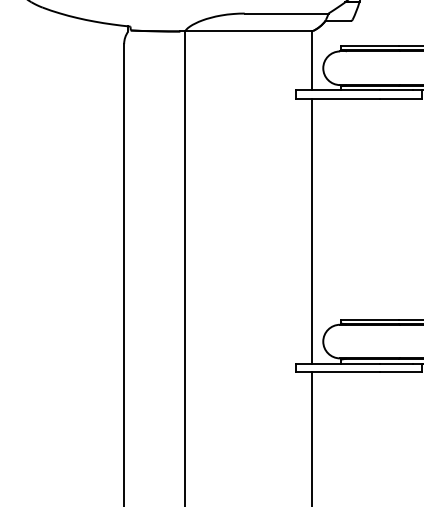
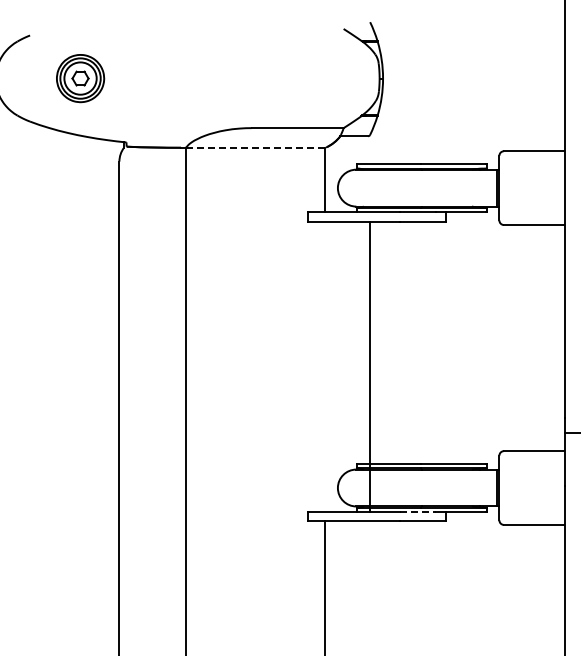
line: (249, 31) -> (256, 147), solid -> dashed
line: (311, 230) -> (370, 366), moved
line: (396, 363) -> (418, 512), solid -> dashed

